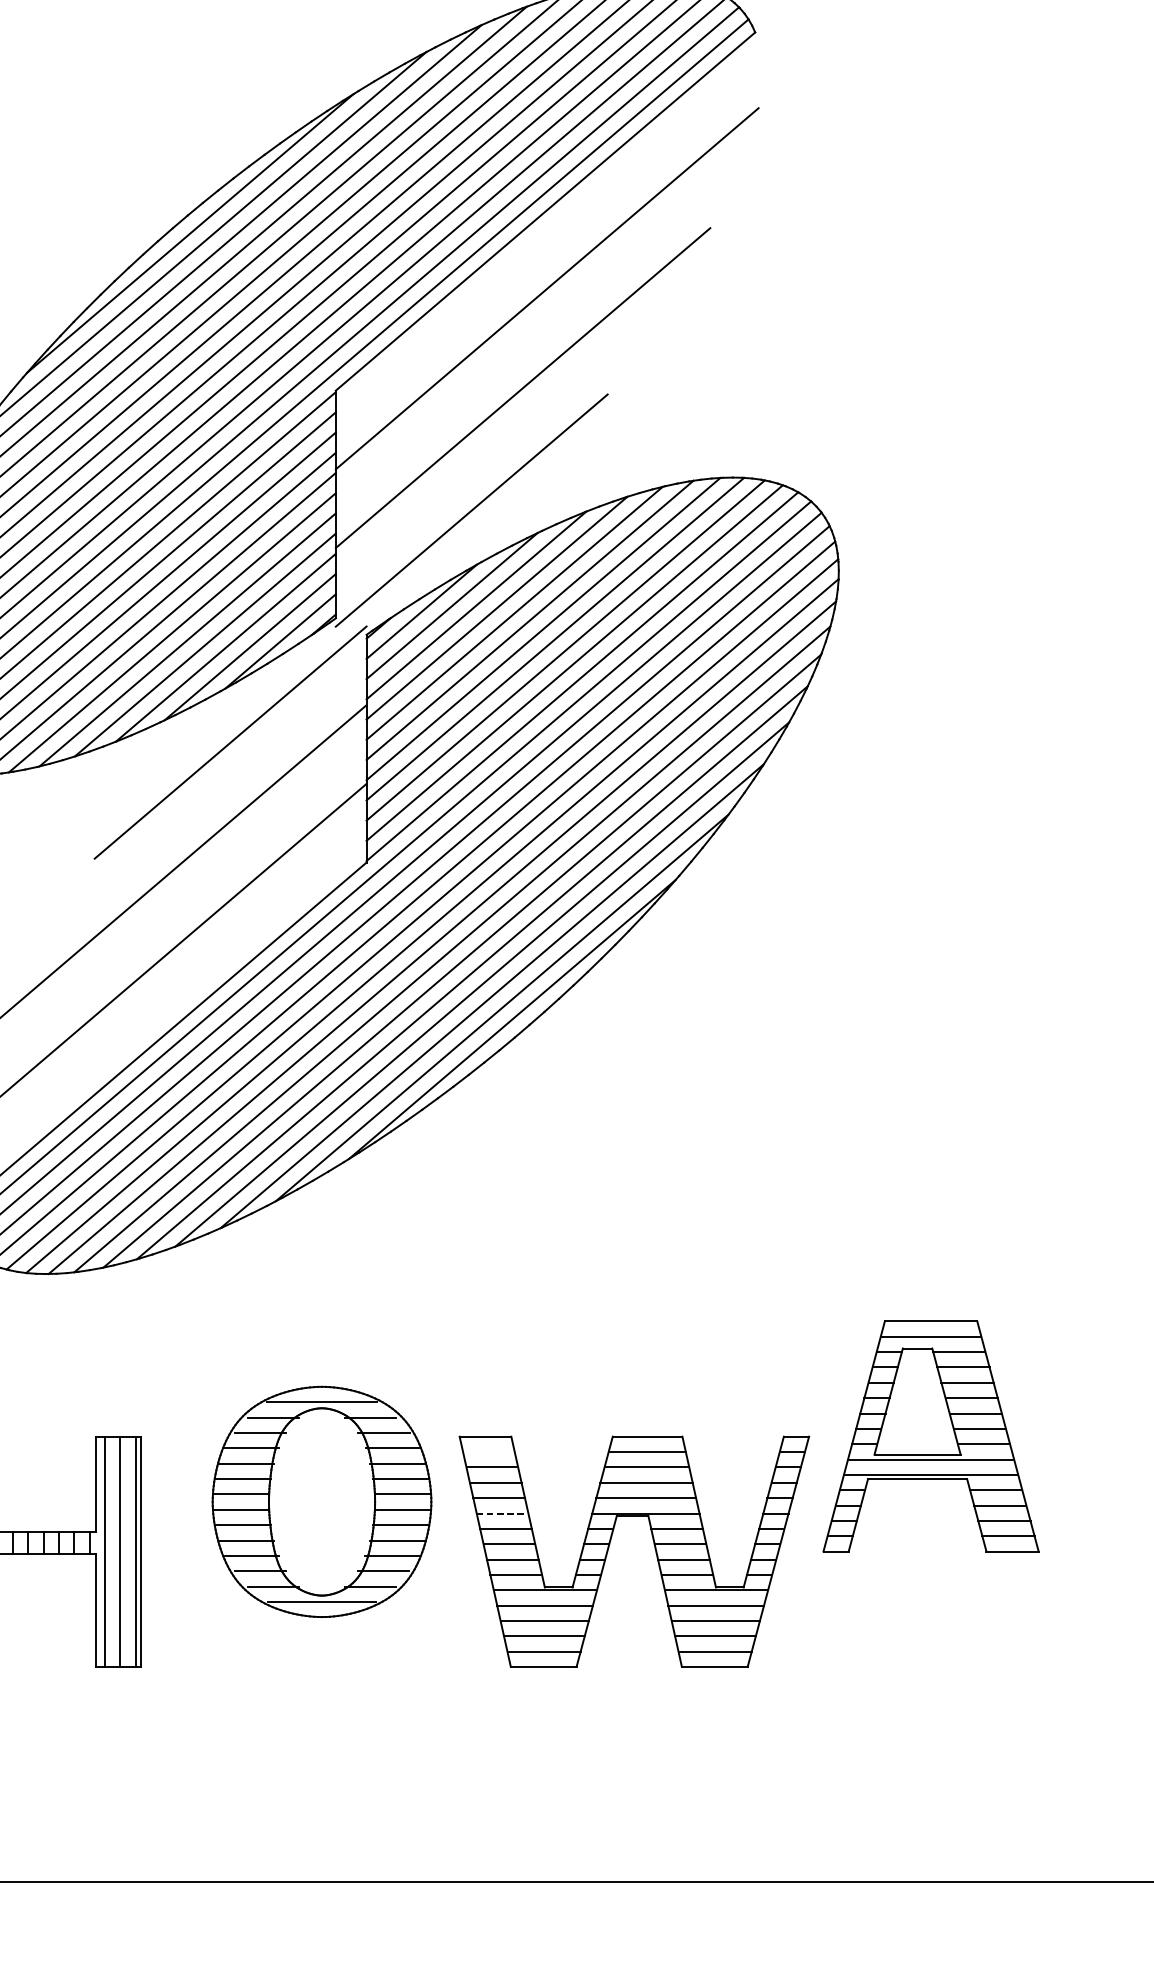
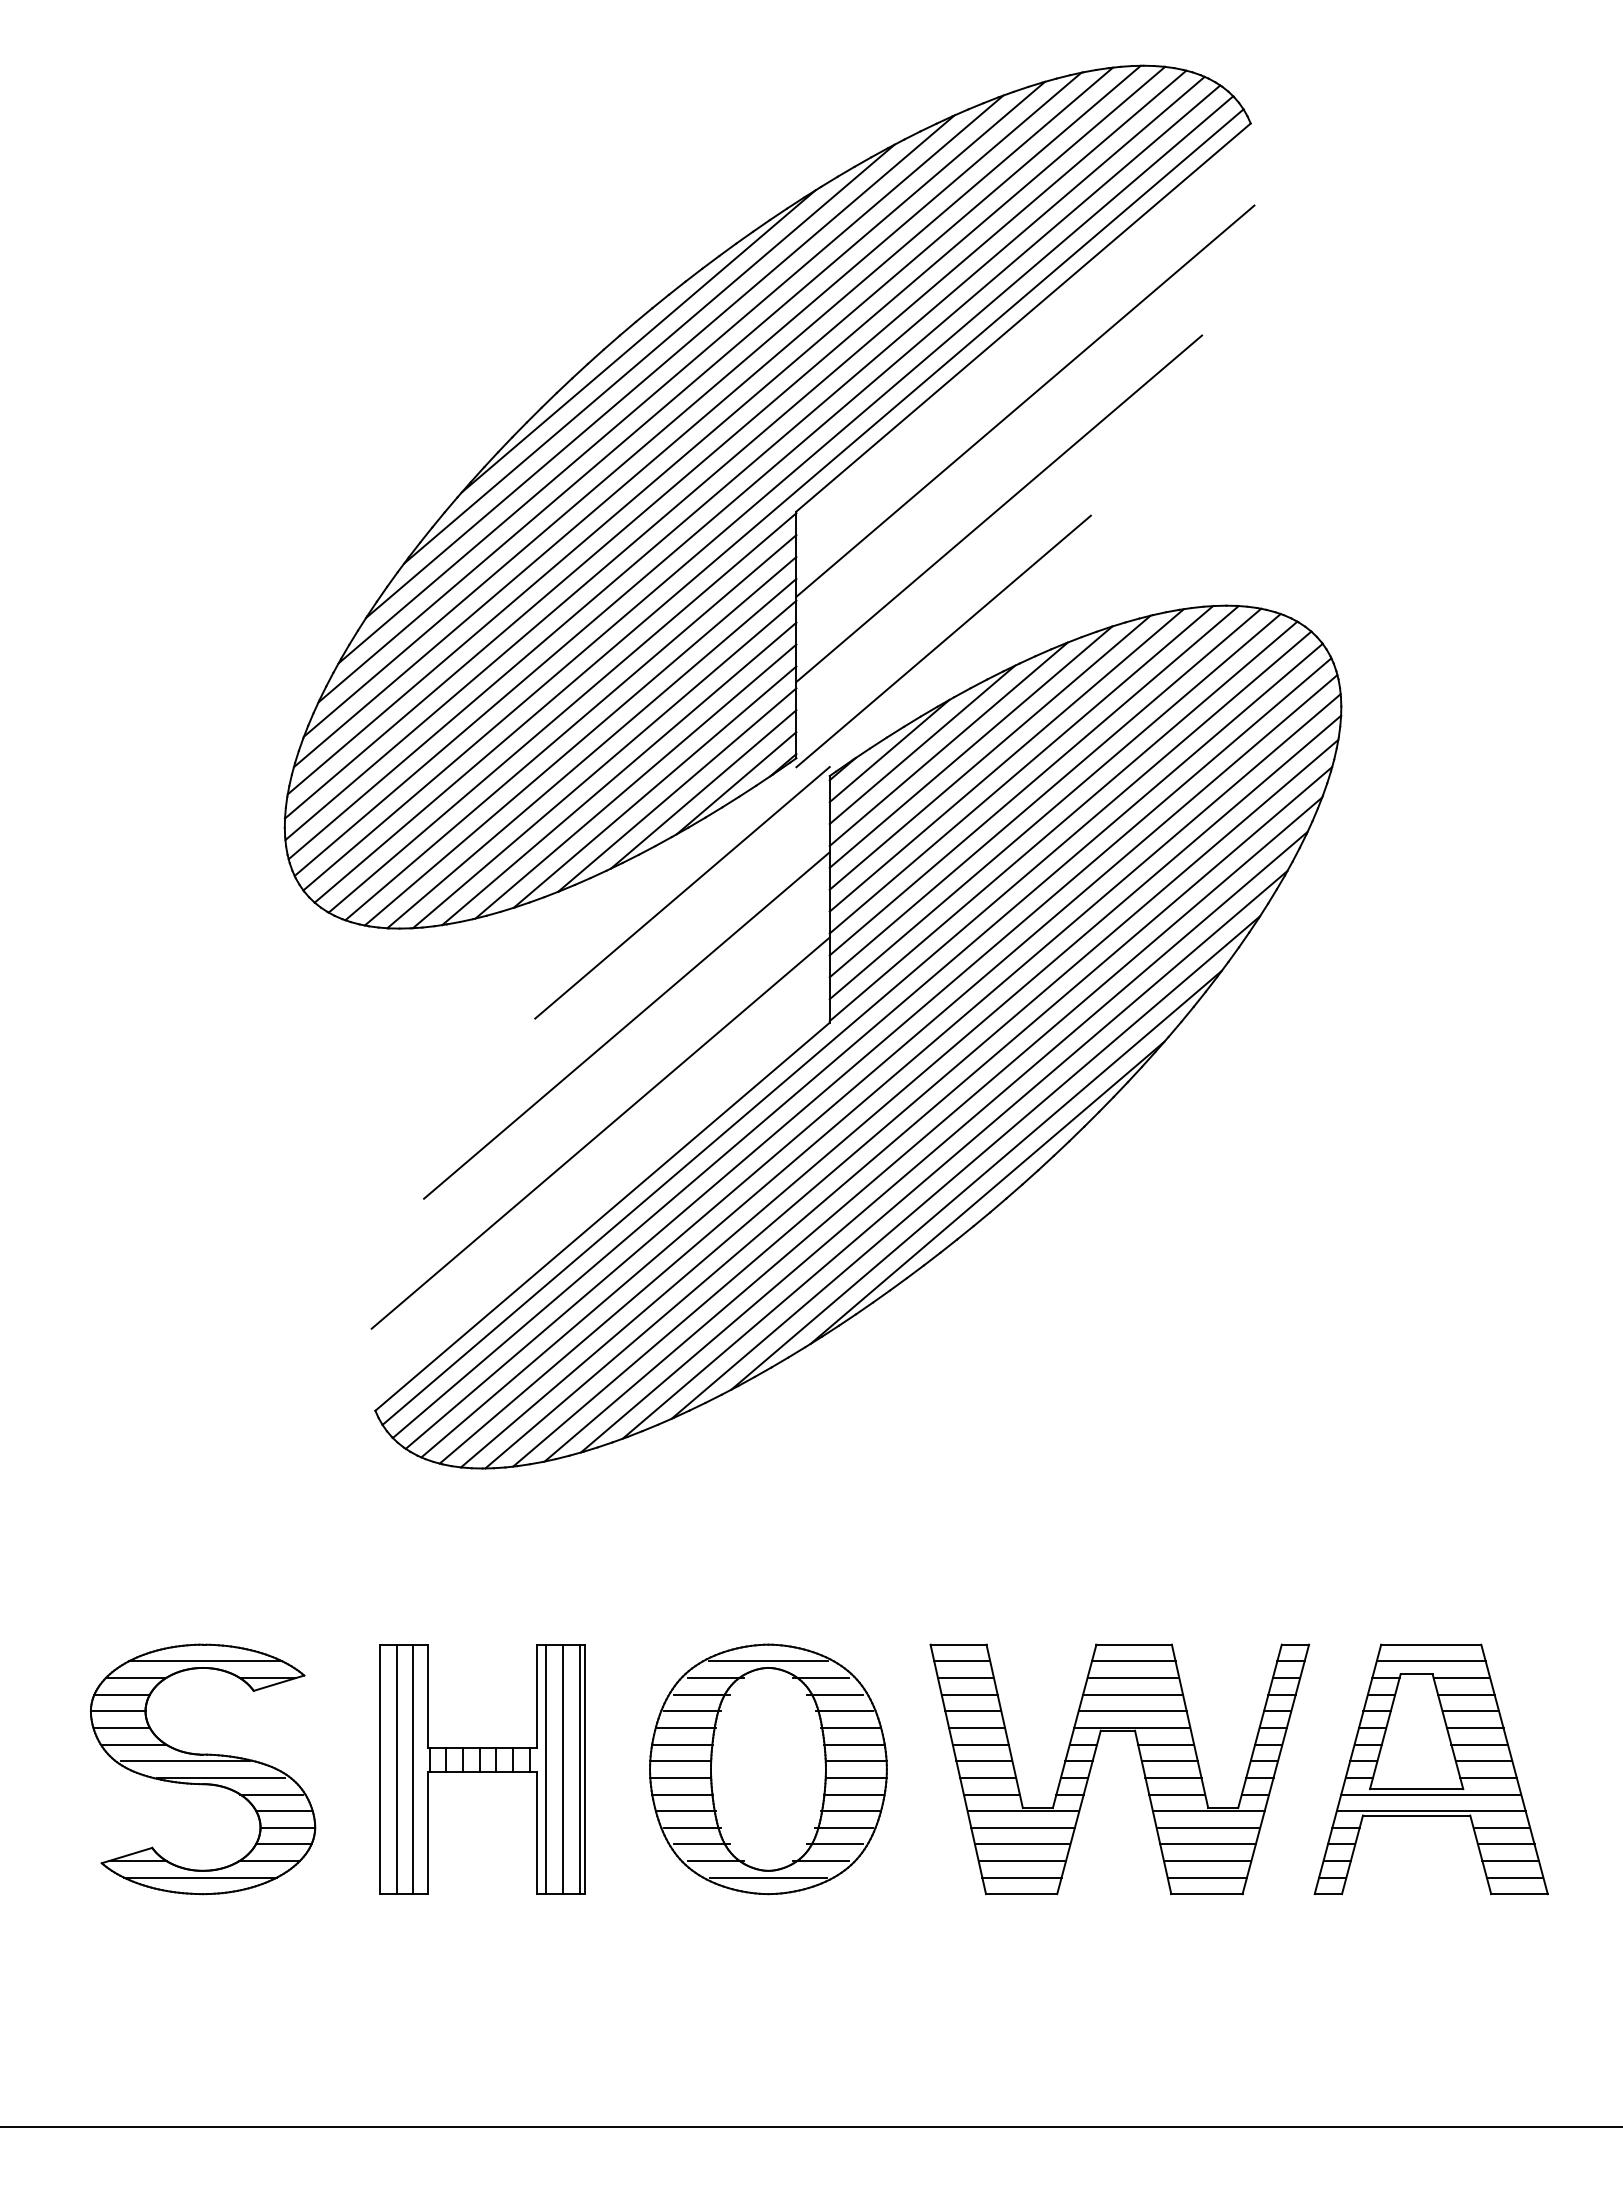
part: (930, 1436) -> (1430, 1769), moved
line: (489, 1452) -> (962, 1661), added
part: (322, 1502) -> (768, 1769), moved
line: (502, 1513) -> (977, 1727), dashed -> solid

